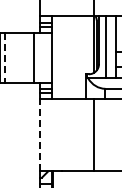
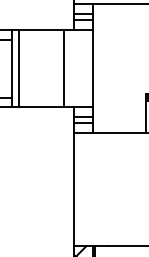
line: (4, 57) -> (18, 68), dashed -> solid
line: (39, 134) -> (73, 188), dashed -> solid

